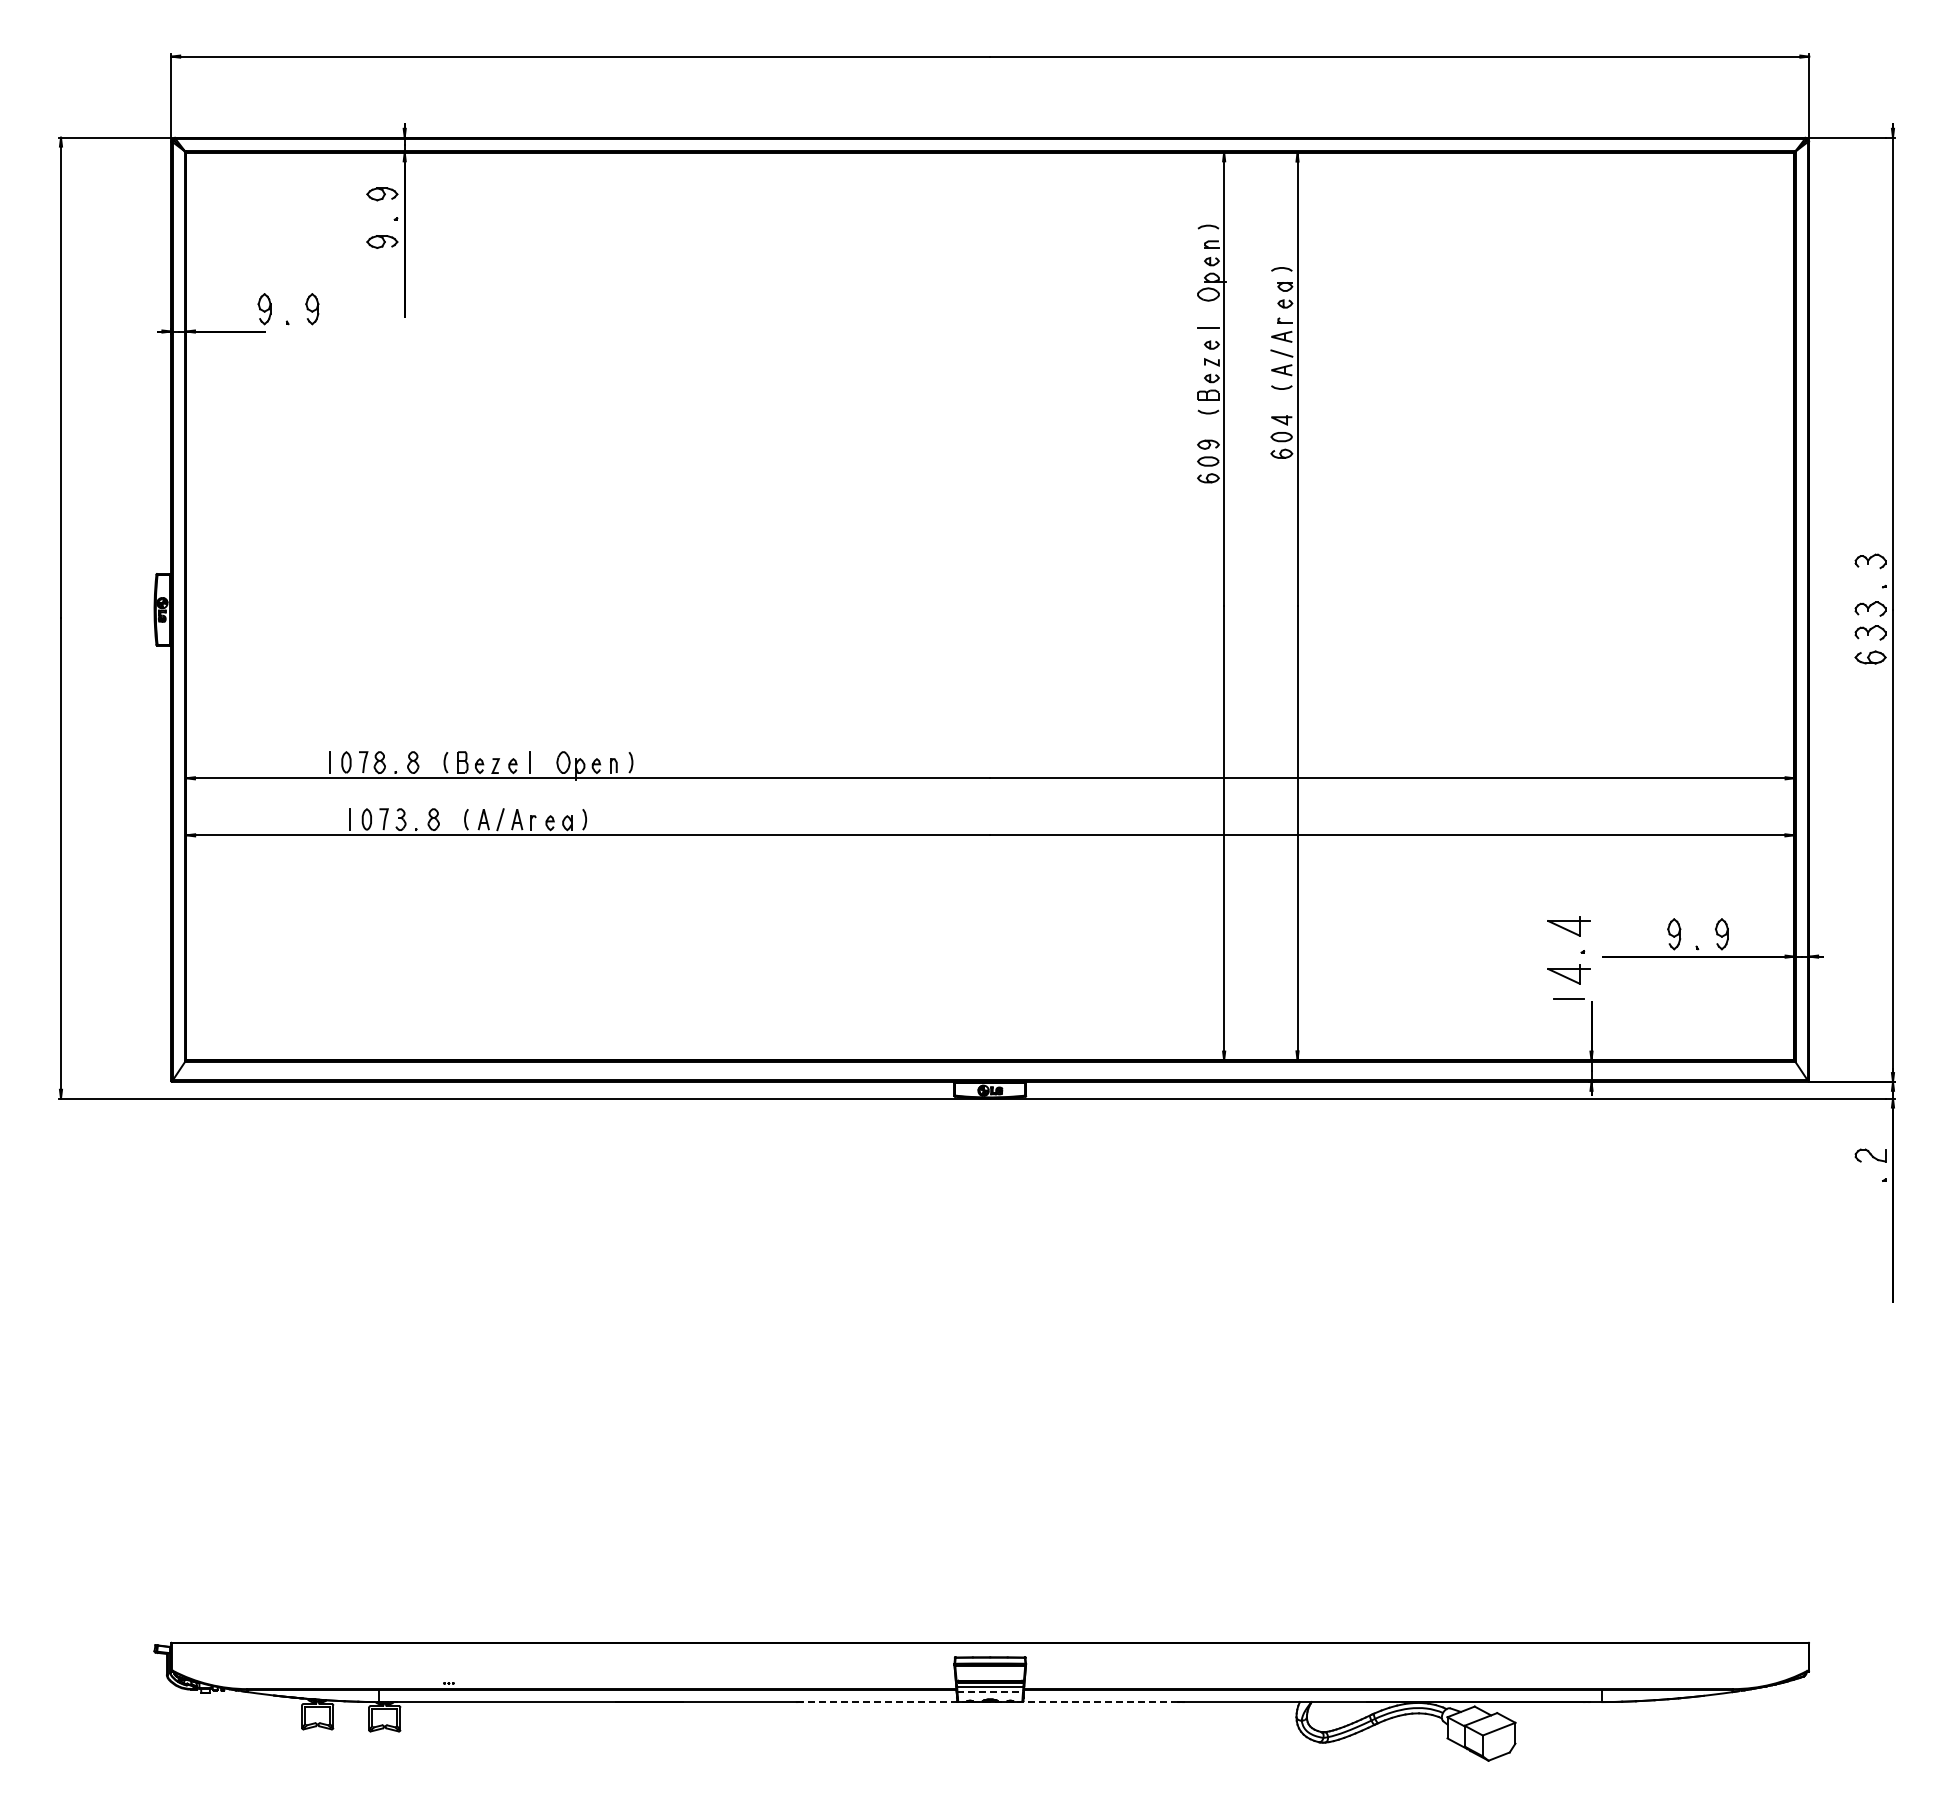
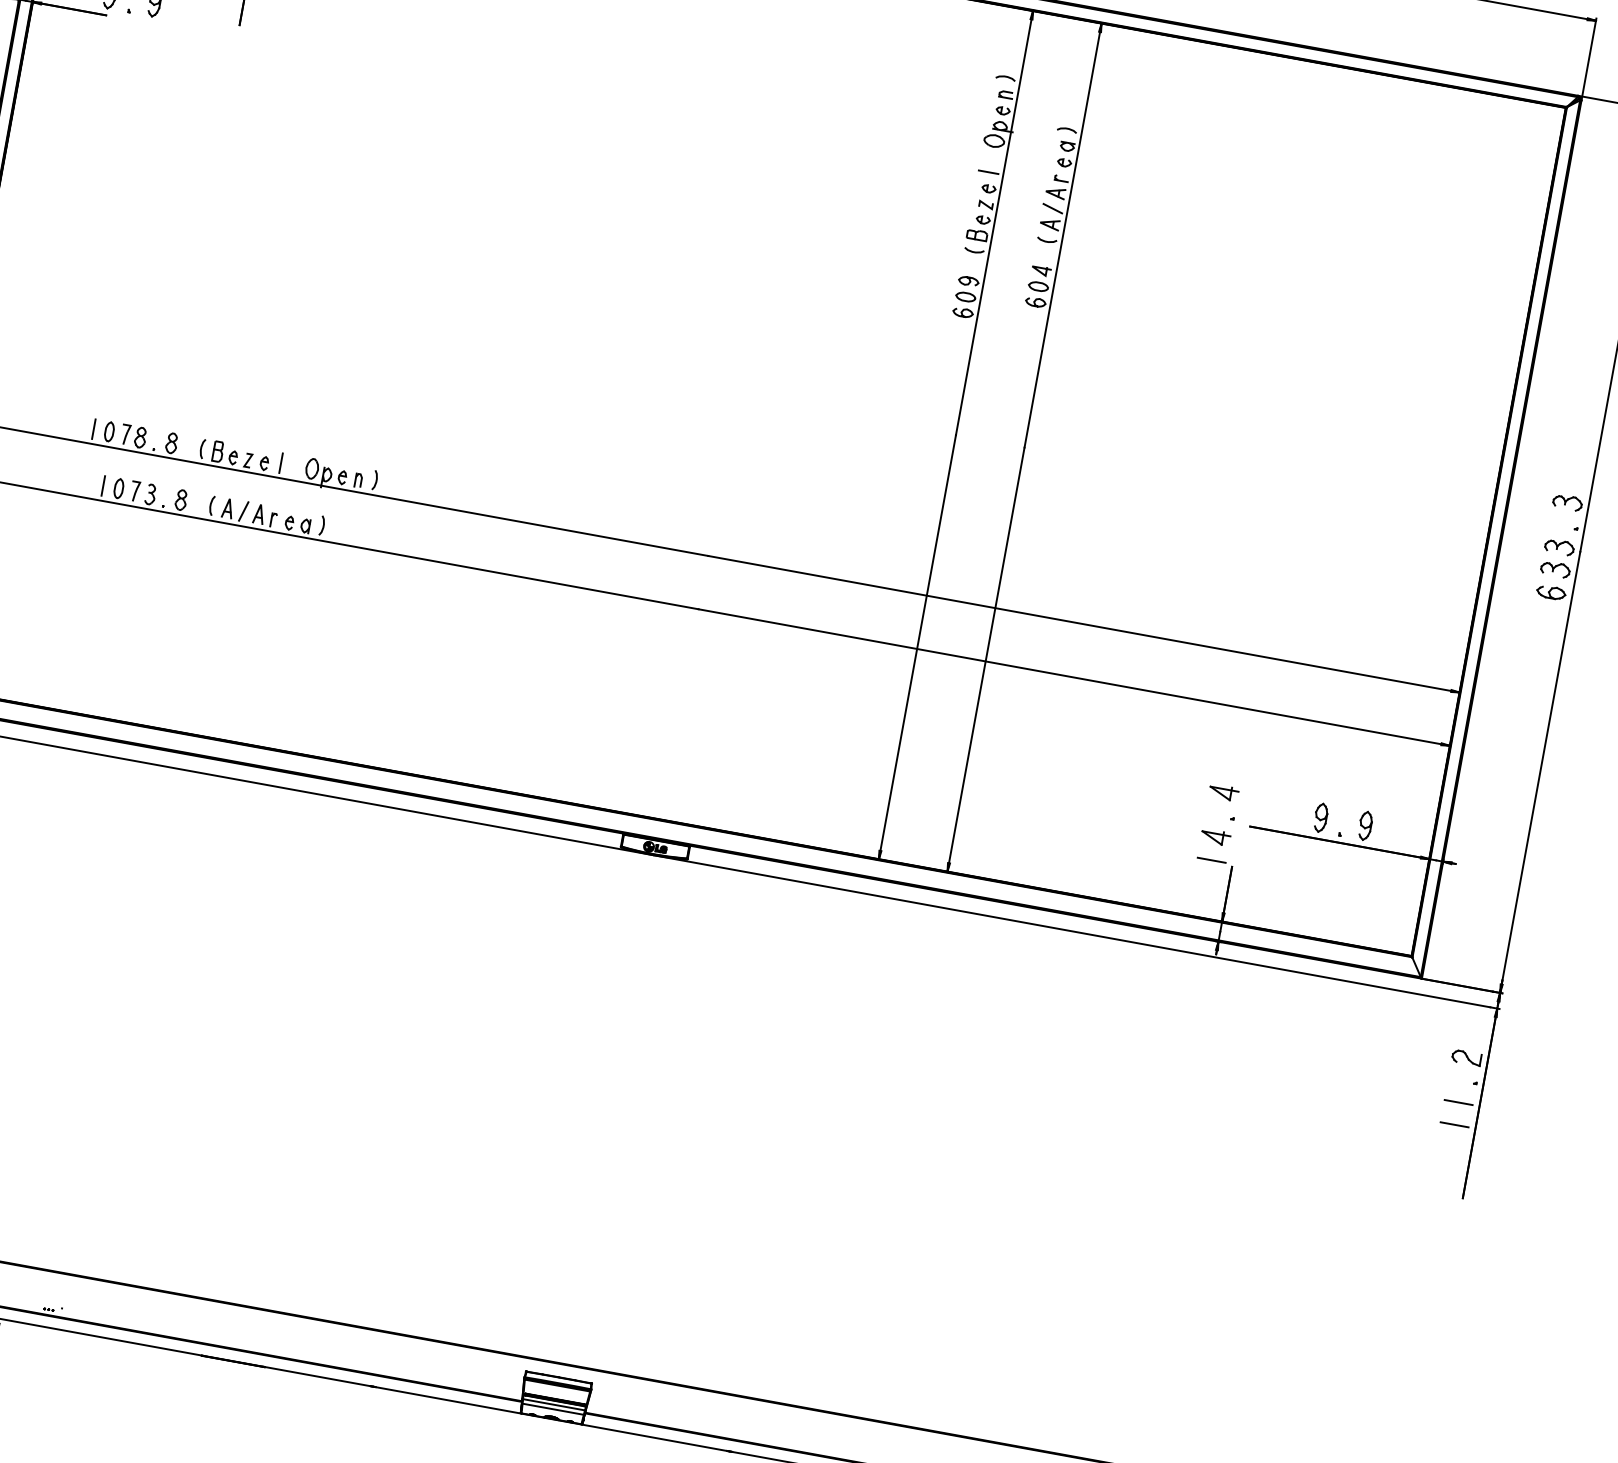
part: (1568, 926) -> (1223, 792), size x0.71
part: (1568, 973) -> (1215, 836), size x0.71
line: (1870, 1203) -> (1458, 1102), added
line: (1870, 1227) -> (1454, 1125), added
line: (990, 1691) -> (553, 1409), dashed -> solid
line: (989, 1702) -> (550, 1419), dashed -> solid

